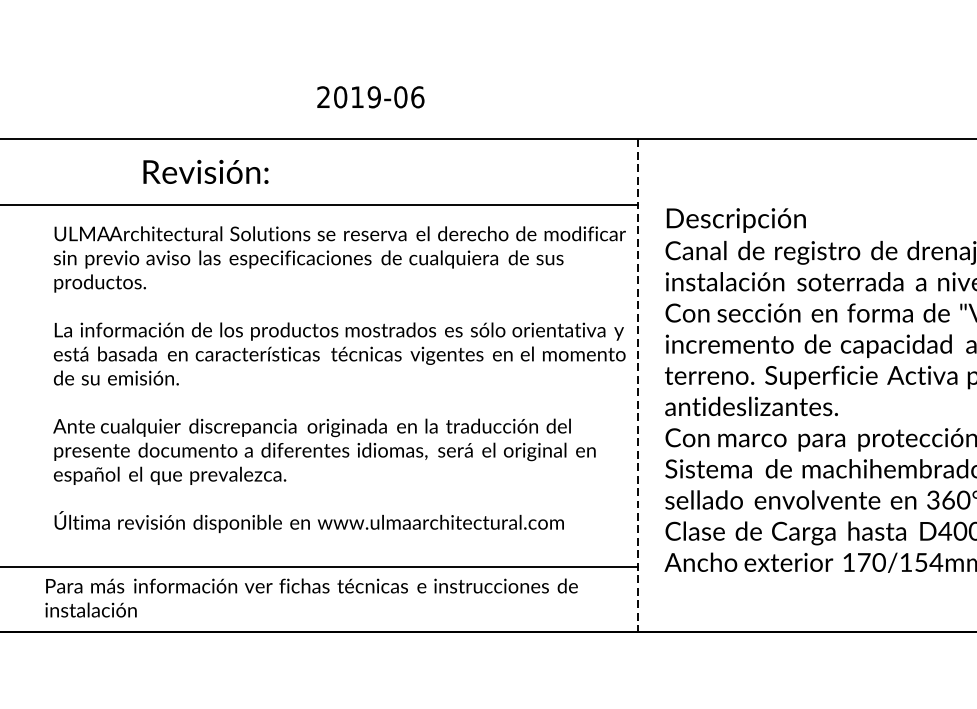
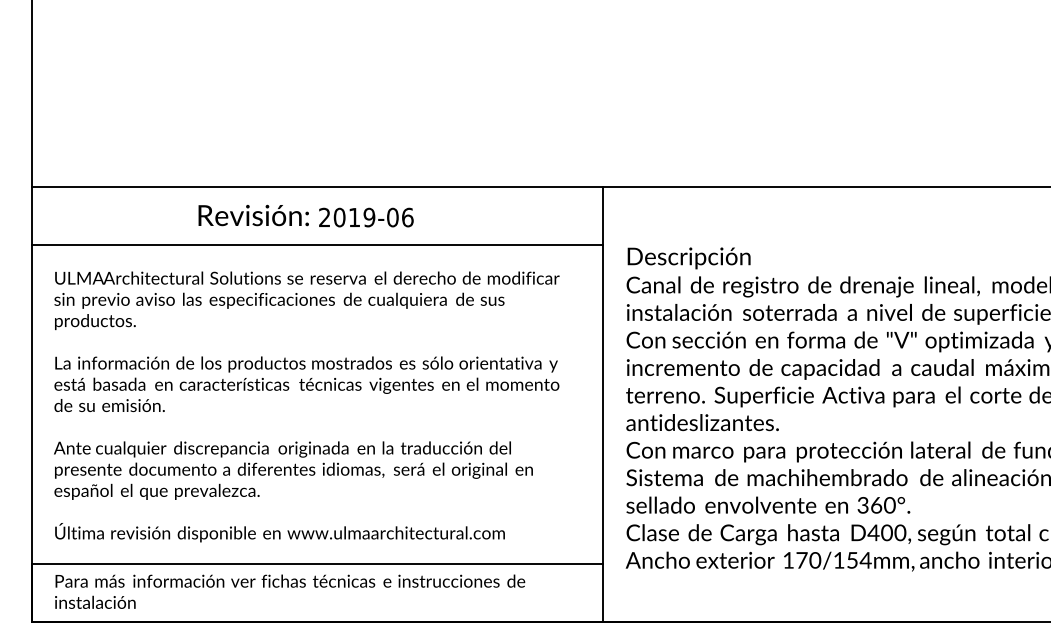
text: (370, 97) -> (366, 217), moved
text: (205, 171) -> (253, 215), moved
text: (339, 379) -> (306, 406), moved
line: (638, 385) -> (602, 404), dashed -> solid
text: (312, 597) -> (290, 591), moved

